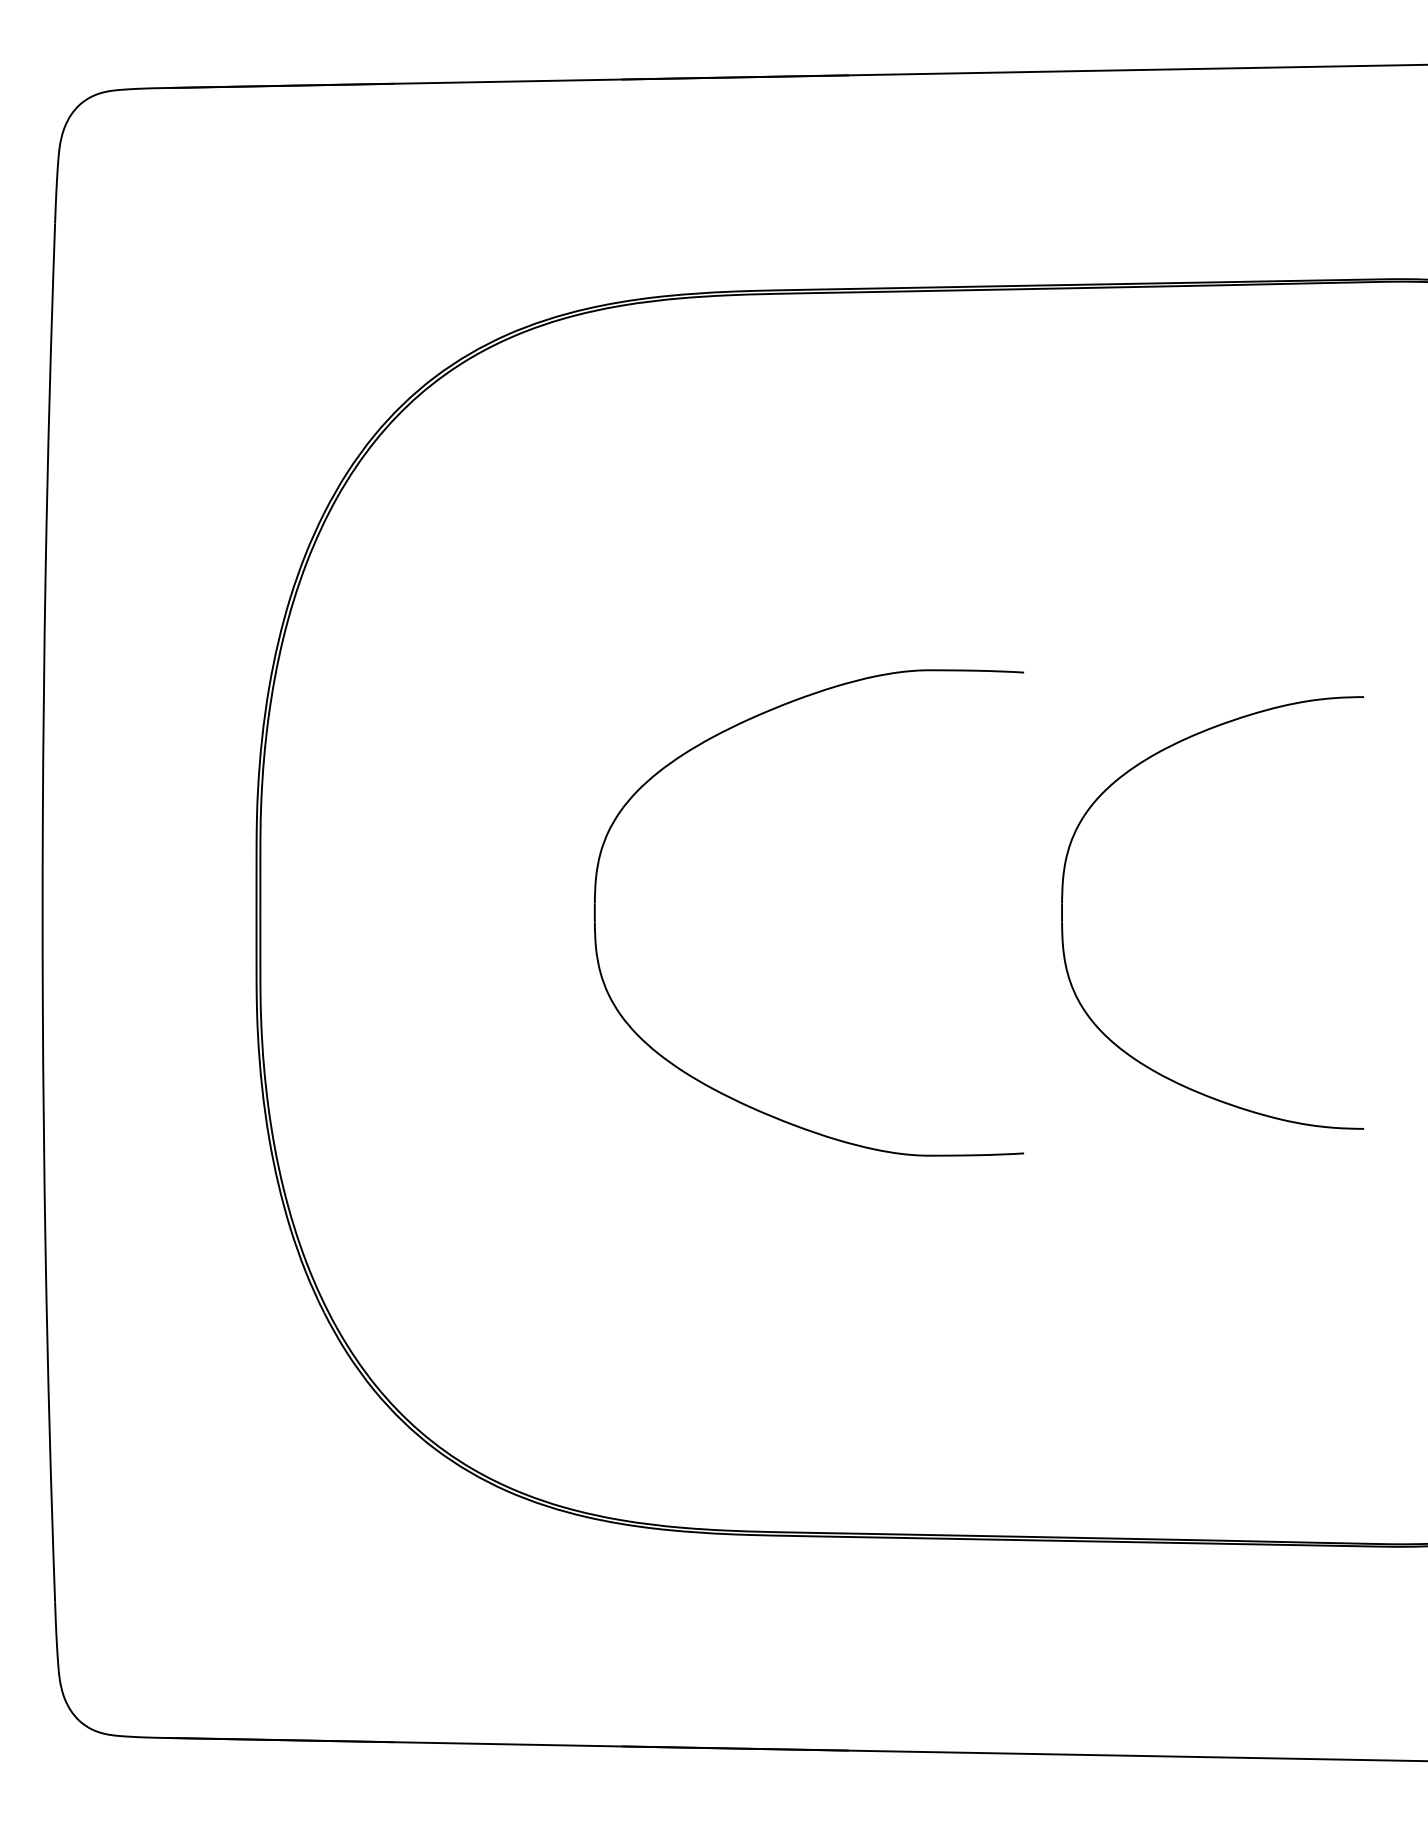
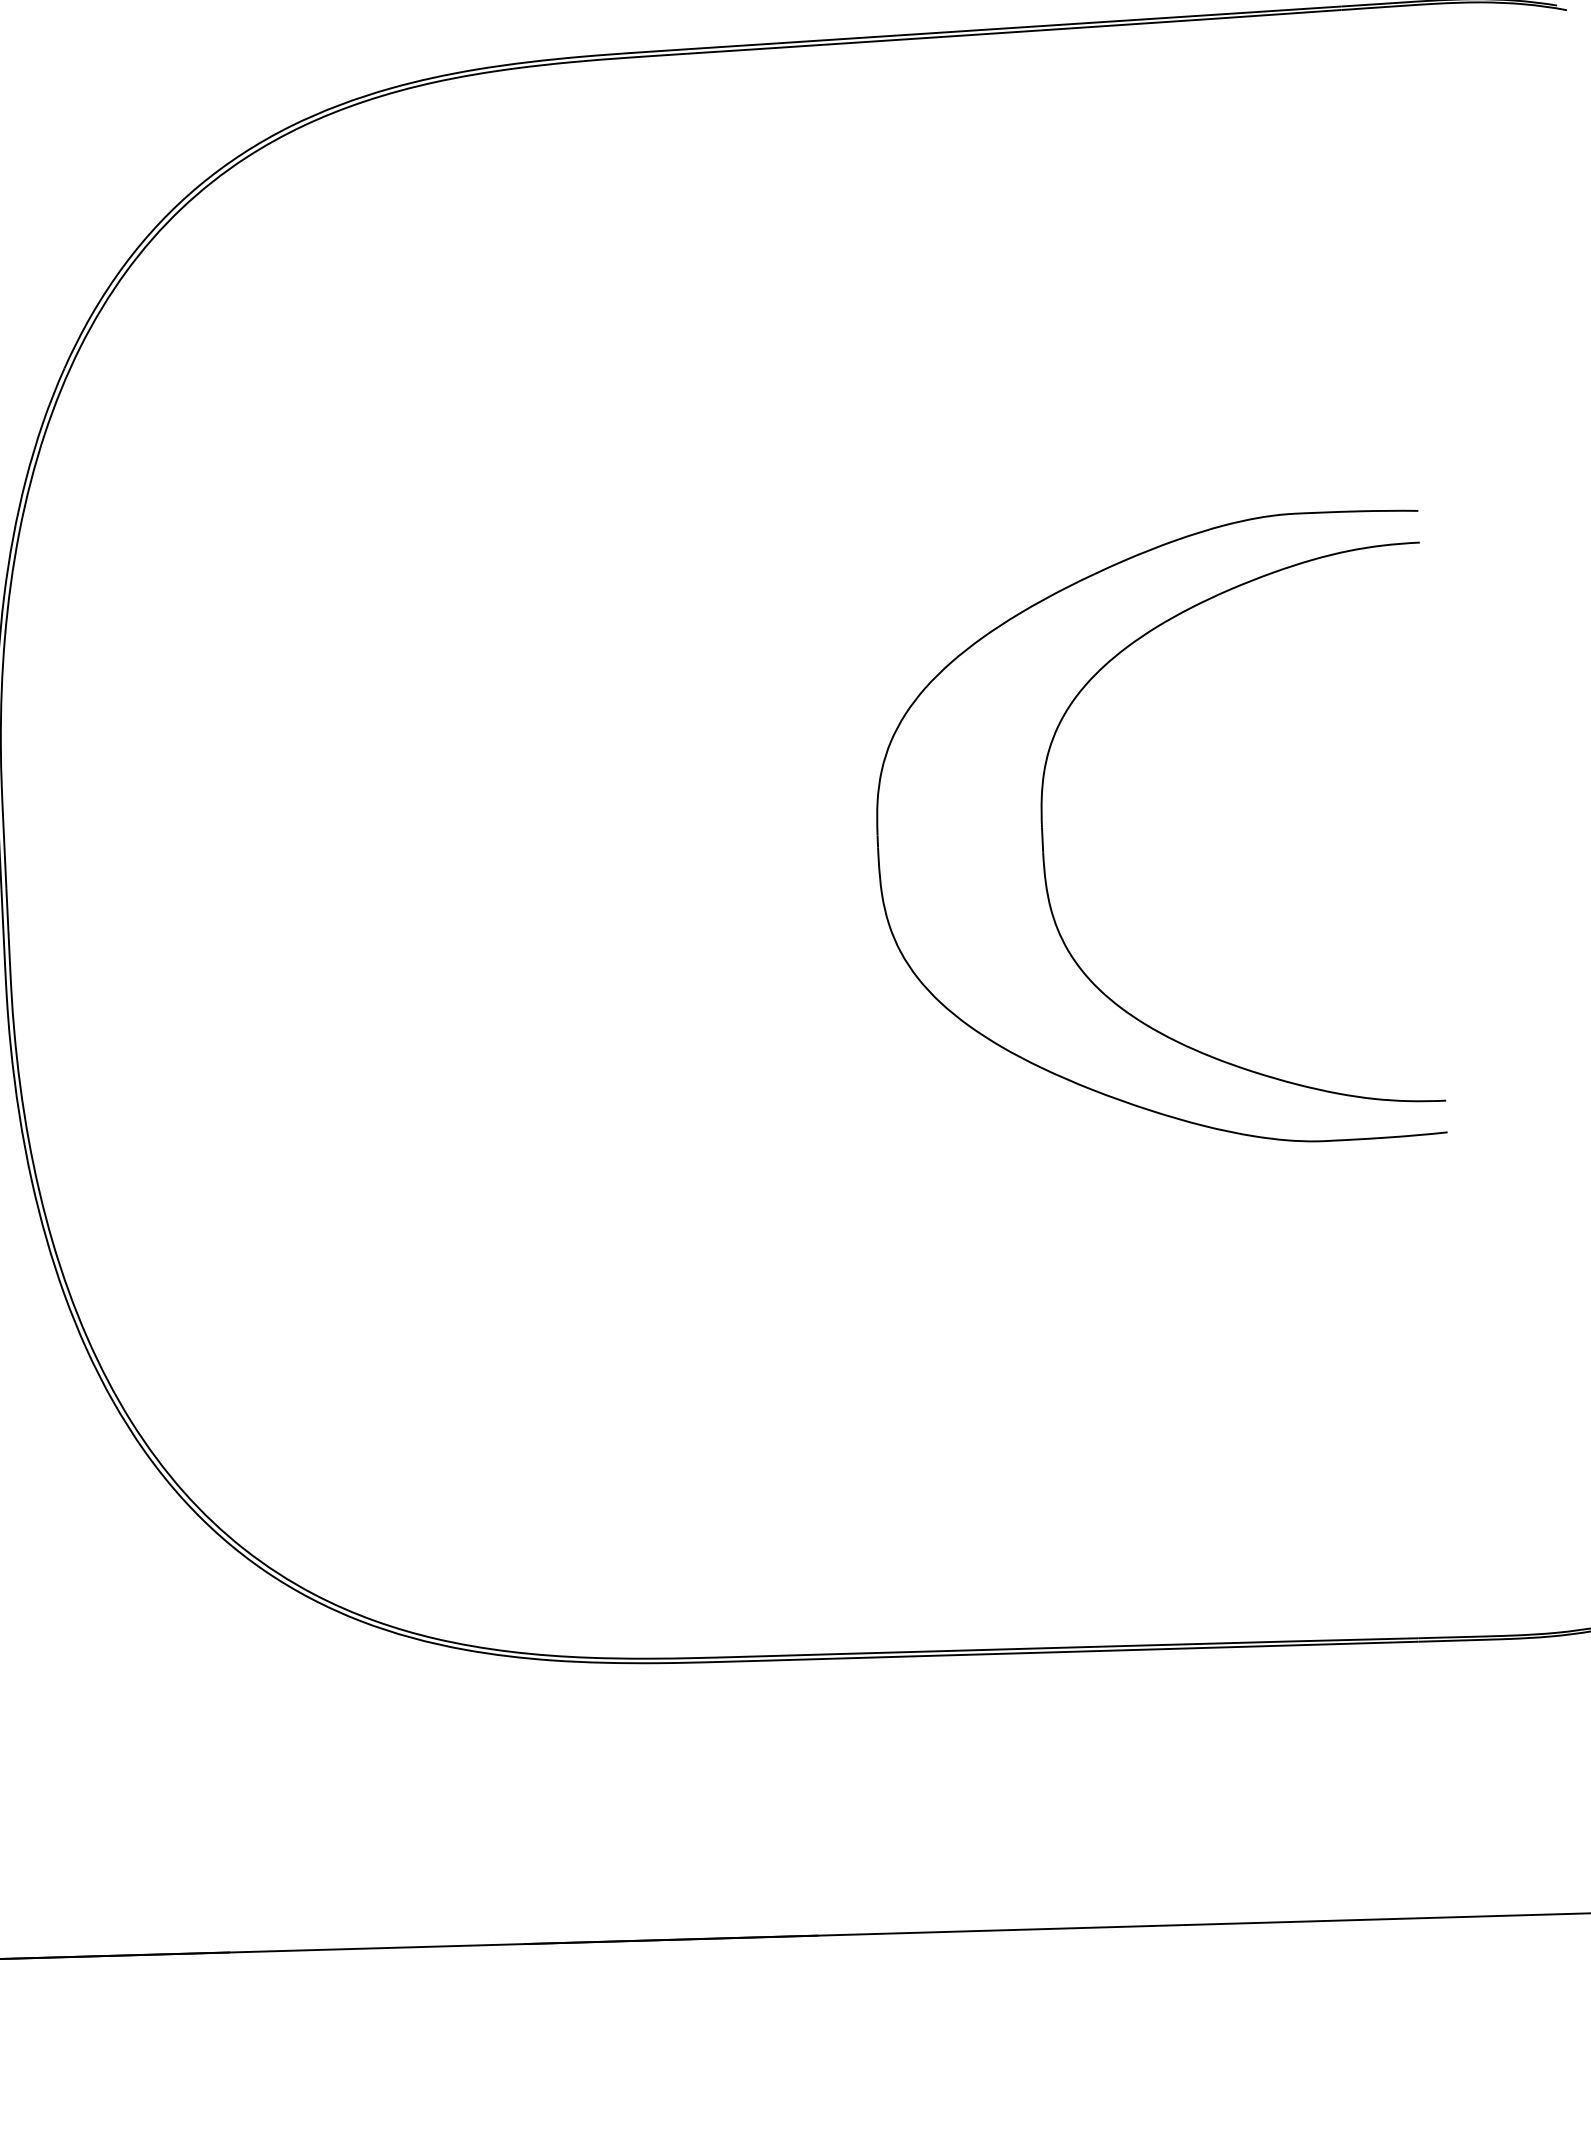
part: (709, 740) -> (1015, 617), moved

